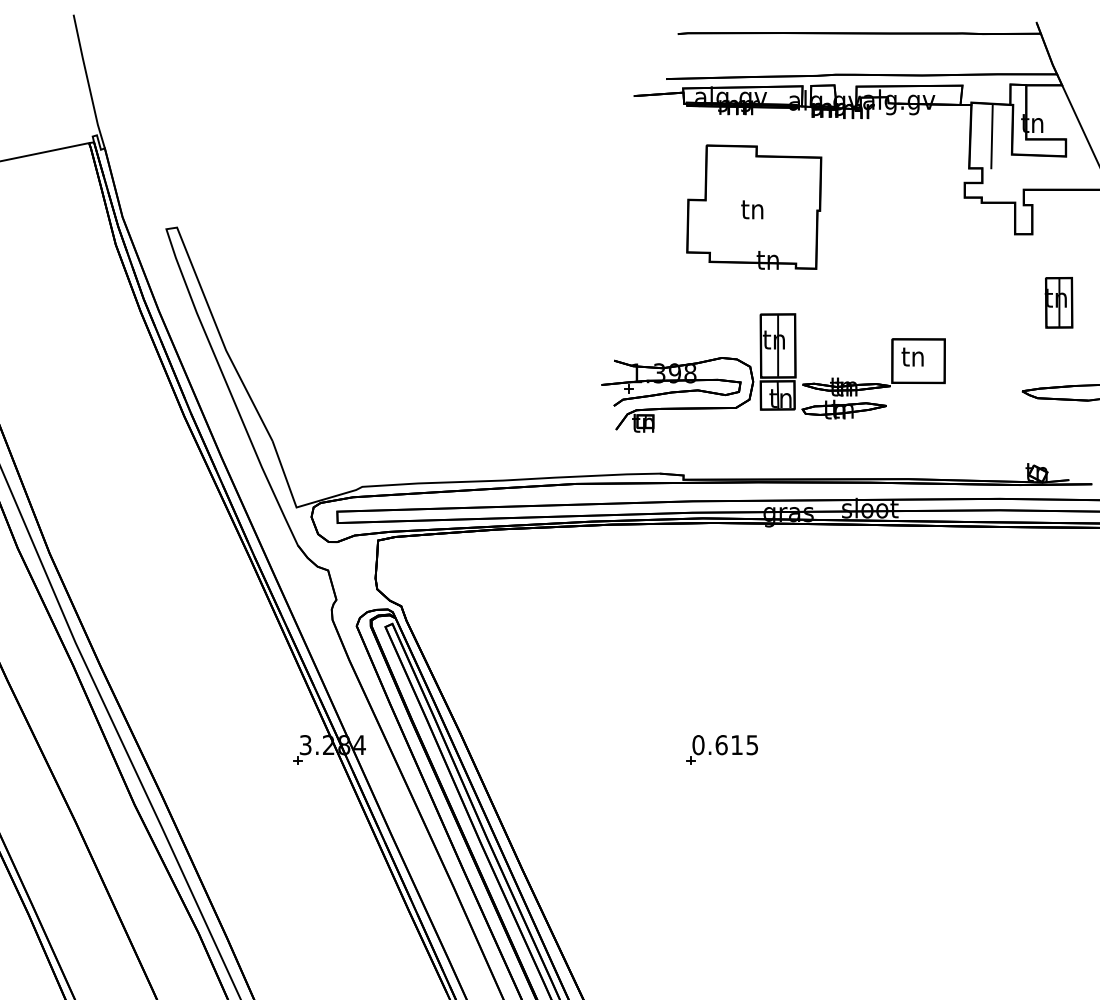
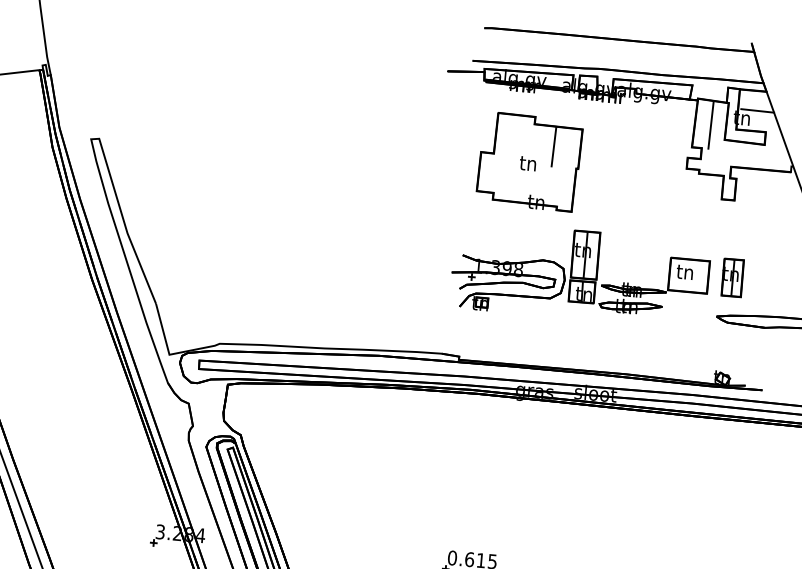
line: (1052, 111) -> (757, 110), added
line: (784, 183) -> (553, 146), added
part: (1058, 302) -> (732, 277), moved
part: (773, 372) -> (580, 274), moved

